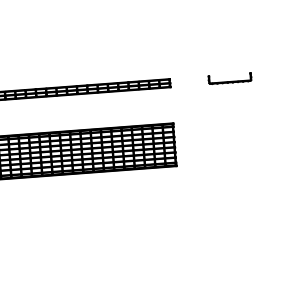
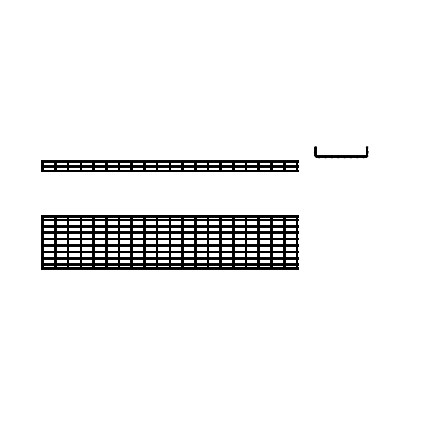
part: (230, 78) -> (341, 152), moved

